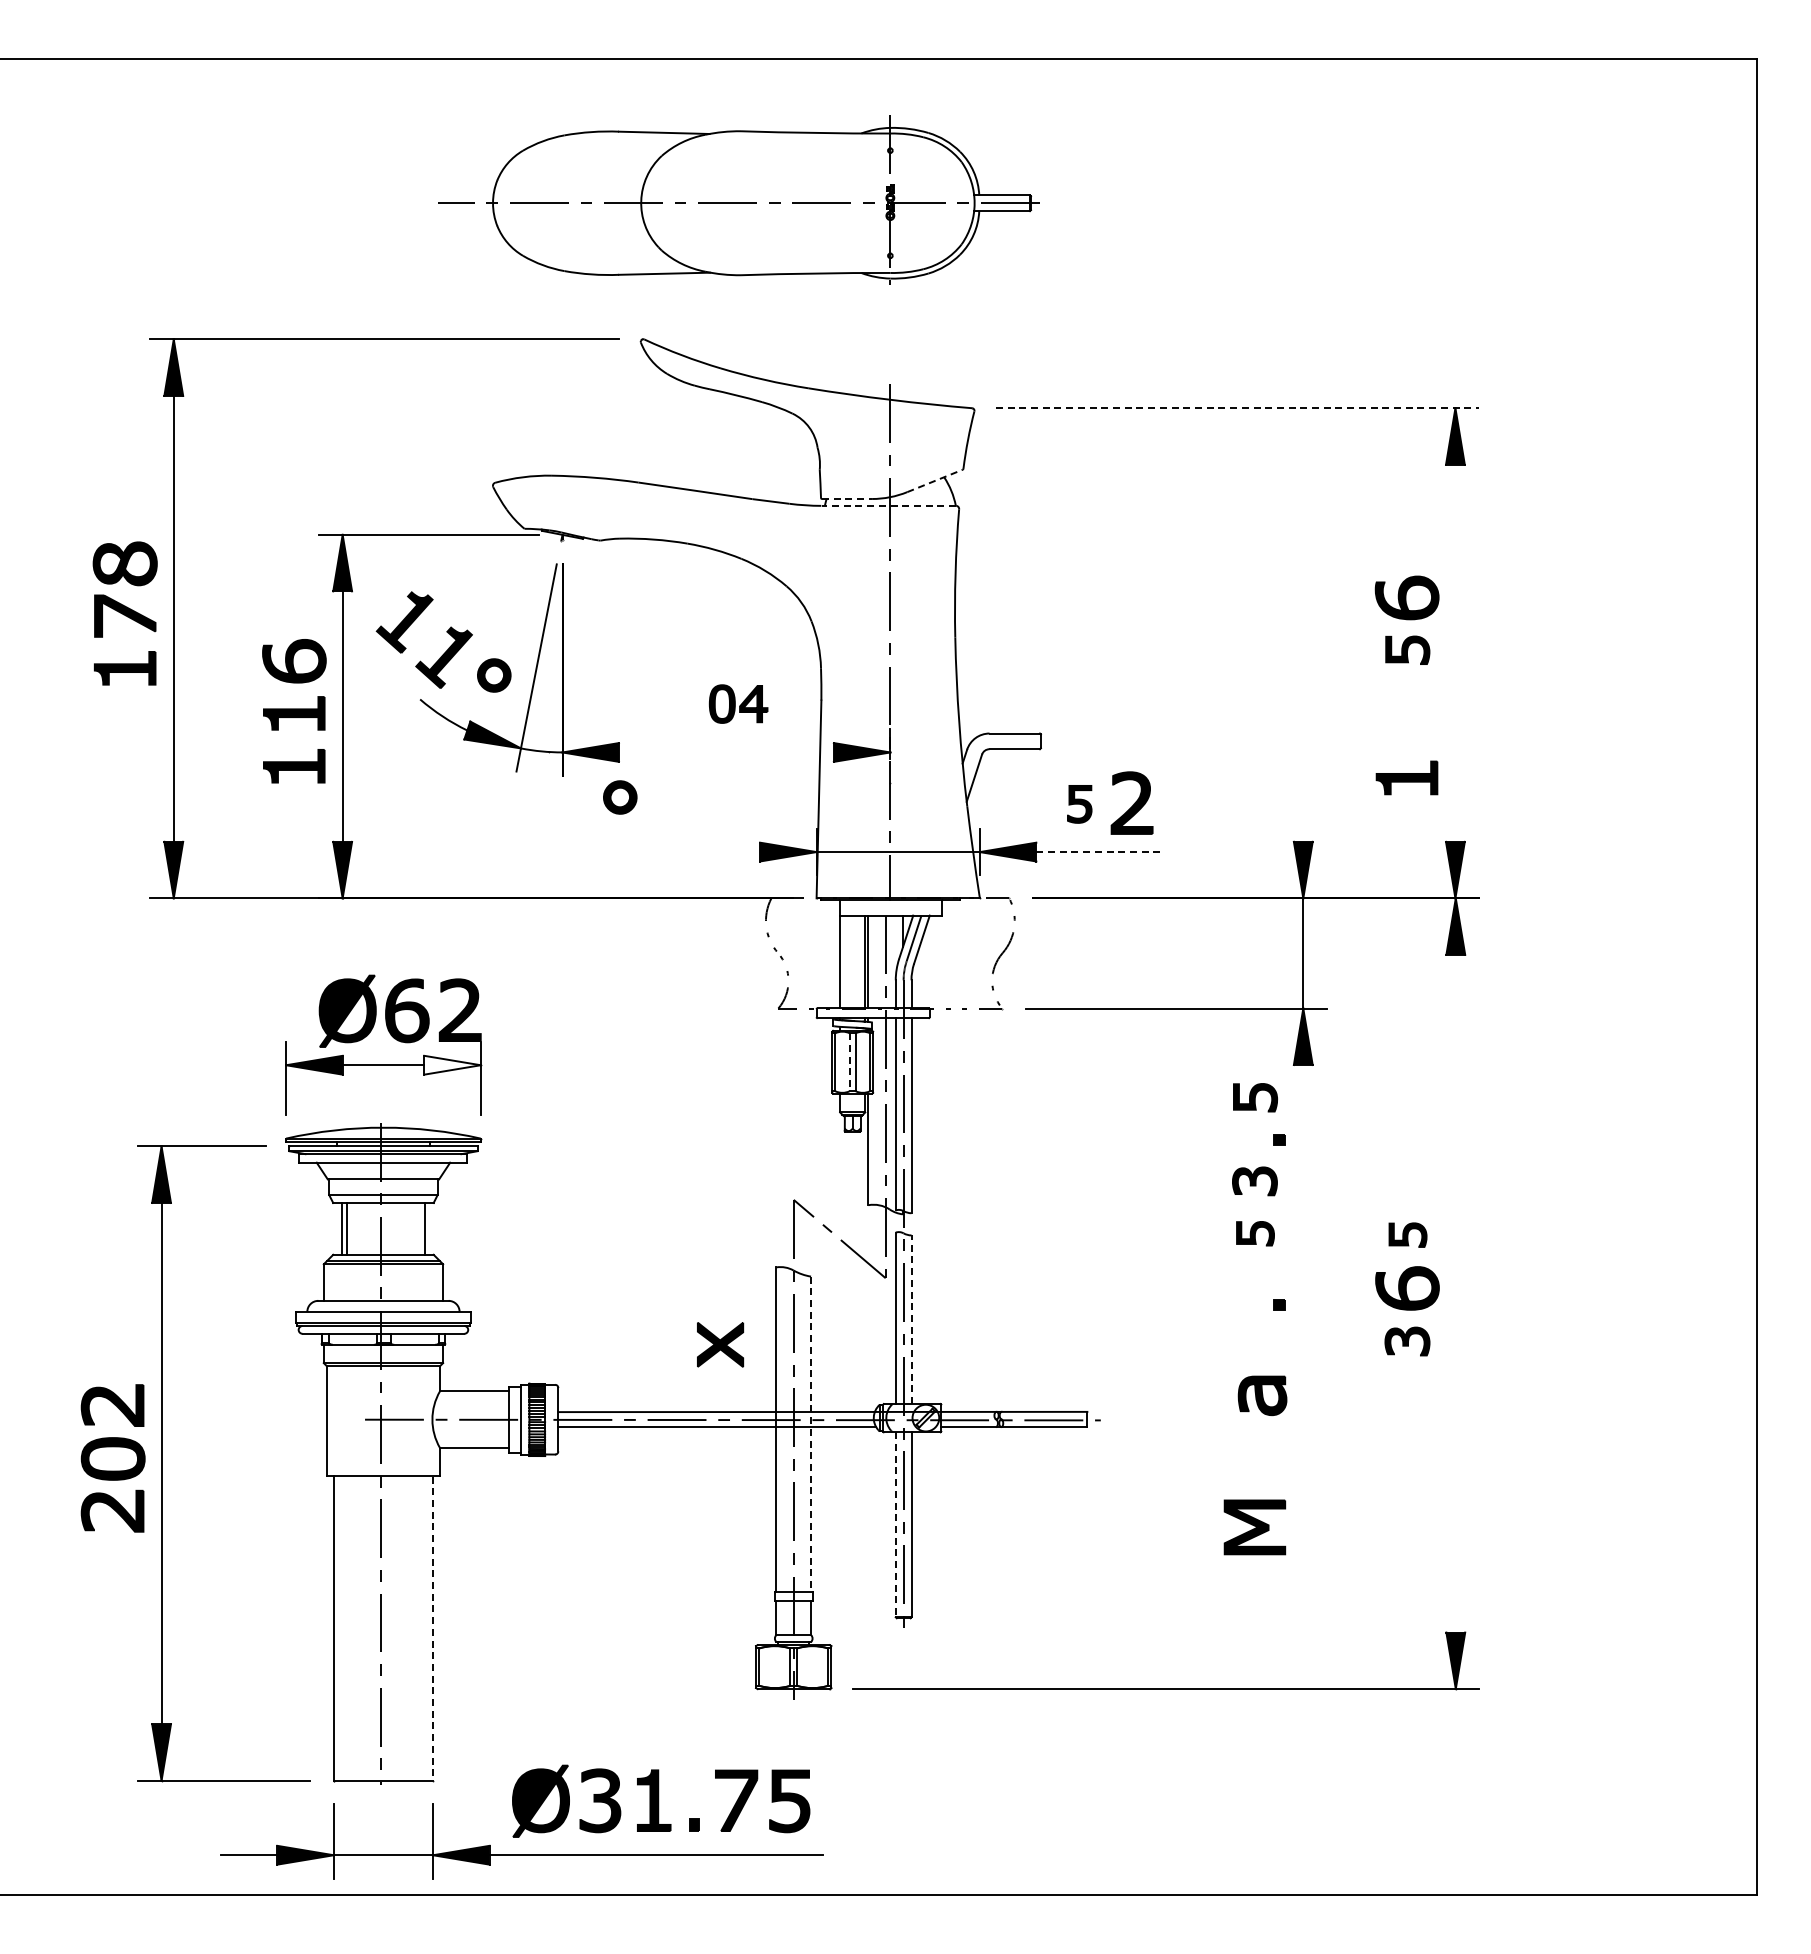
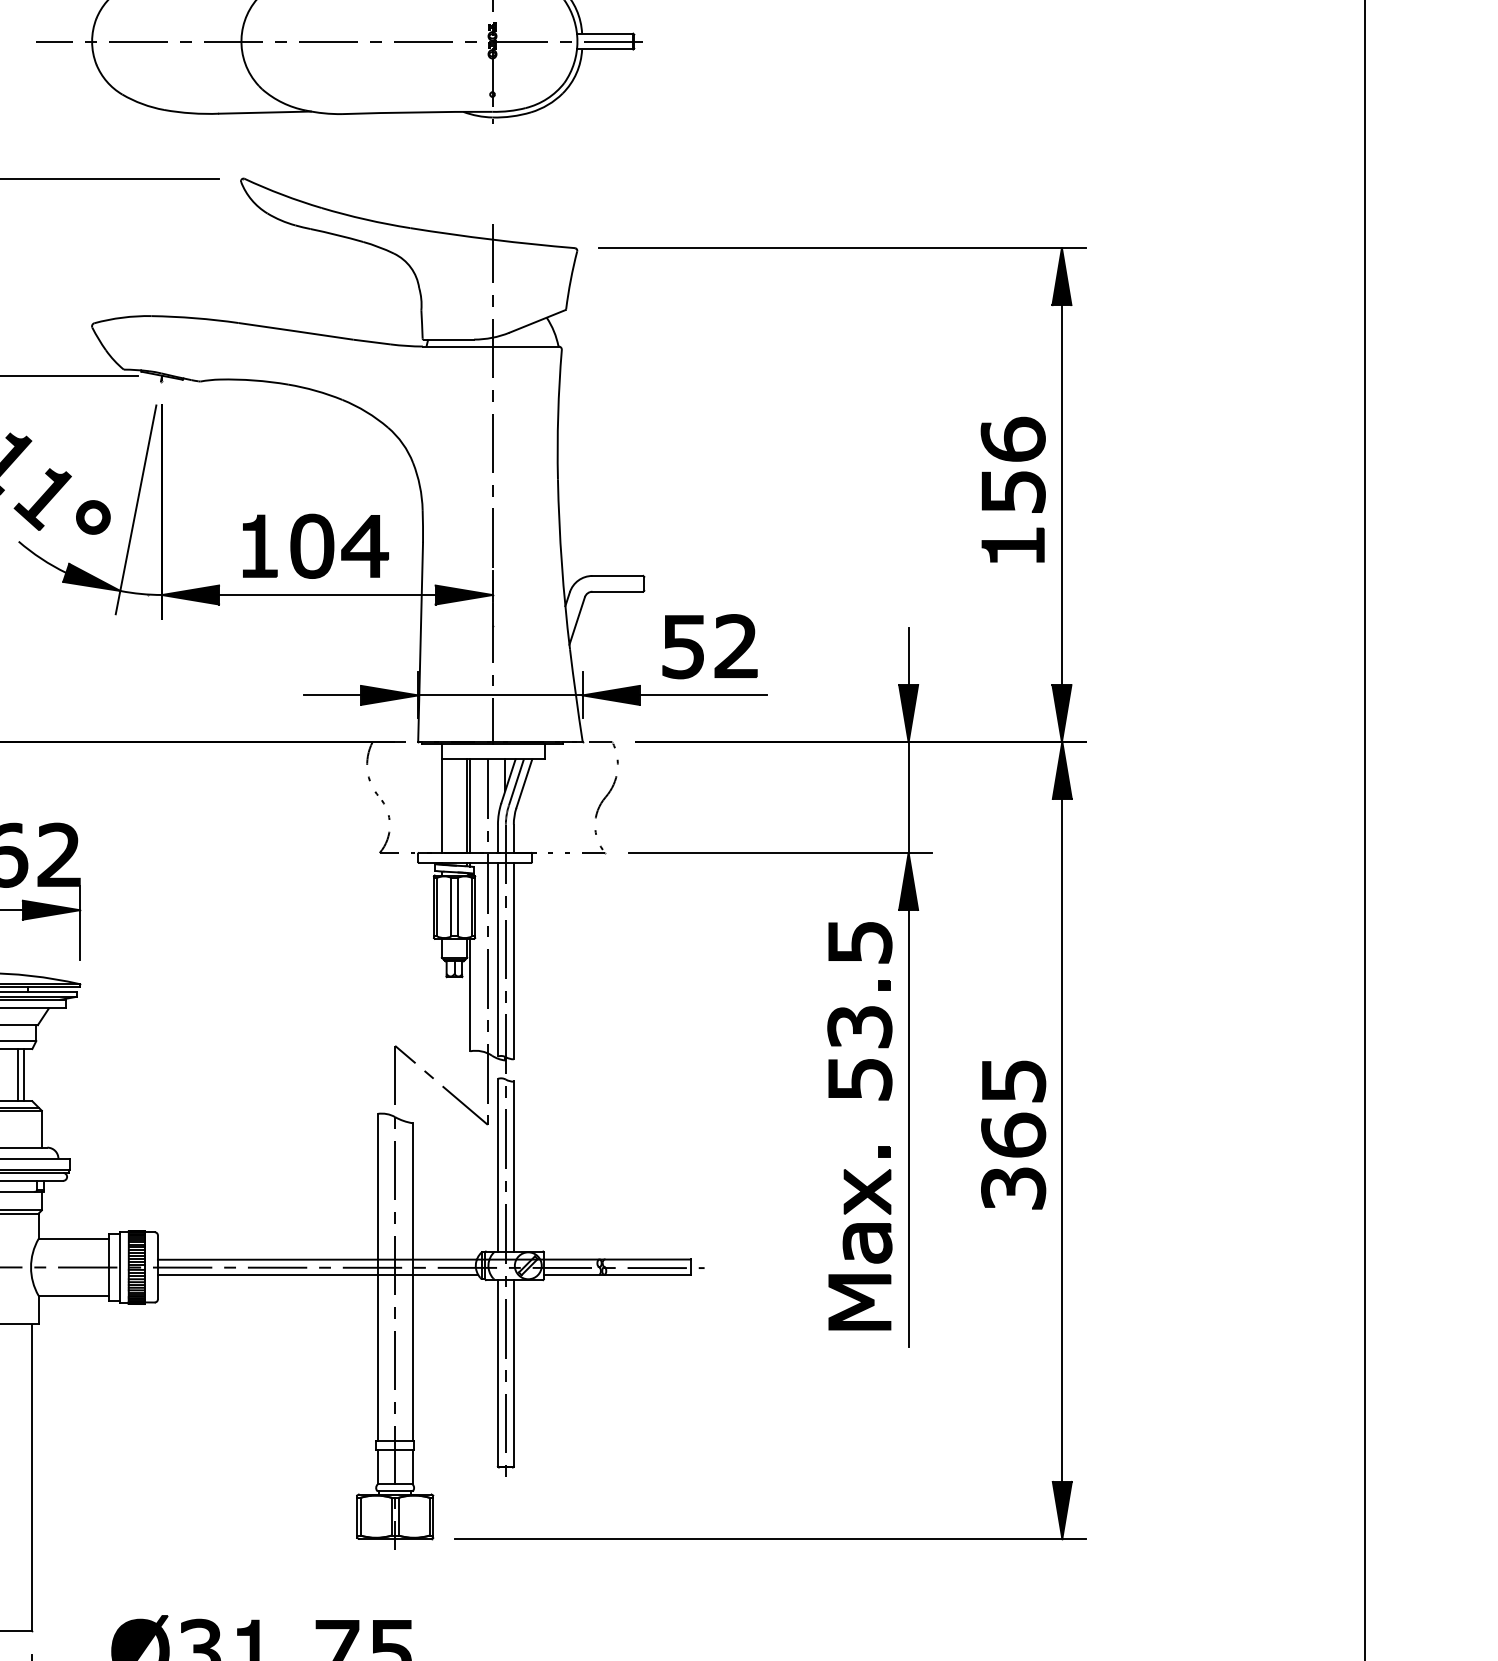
line: (1237, 408) -> (842, 248), dashed -> solid
line: (935, 480) -> (538, 320), dashed -> solid
line: (847, 499) -> (449, 340), dashed -> solid
line: (888, 505) -> (490, 346), dashed -> solid
part: (1407, 649) -> (1013, 491), size x1.43
line: (1455, 652) -> (1062, 494), added
part: (659, 703) -> (259, 545), added
part: (738, 703) -> (339, 545), size x1.67
line: (726, 752) -> (327, 595), added
part: (1406, 777) -> (1012, 544), moved
part: (620, 797) -> (220, 640), removed
part: (1079, 804) -> (683, 647), size x1.67
line: (1303, 813) -> (908, 656), added
line: (731, 852) -> (332, 695), added
line: (1099, 852) -> (703, 695), dashed -> solid
line: (849, 1062) -> (451, 907), dashed -> solid
fill: (452, 1064) -> (51, 909), added
part: (1255, 1097) -> (860, 942), size x1.43
part: (1254, 1181) -> (859, 1027), size x1.43
line: (419, 1228) -> (18, 1074), added
part: (1255, 1233) -> (860, 1079), size x1.67
part: (1407, 1234) -> (1013, 1080), size x1.67
line: (1303, 1281) -> (908, 1128), added
line: (1455, 1293) -> (1062, 1140), added
line: (911, 1319) -> (513, 1166), dashed -> solid
part: (1407, 1341) -> (1013, 1188), size x1.43
part: (720, 1344) -> (867, 1191), moved
line: (811, 1434) -> (413, 1282), dashed -> solid
line: (895, 1524) -> (497, 1373), dashed -> solid
part: (1254, 1527) -> (859, 1302), moved
line: (433, 1629) -> (32, 1478), dashed -> solid

